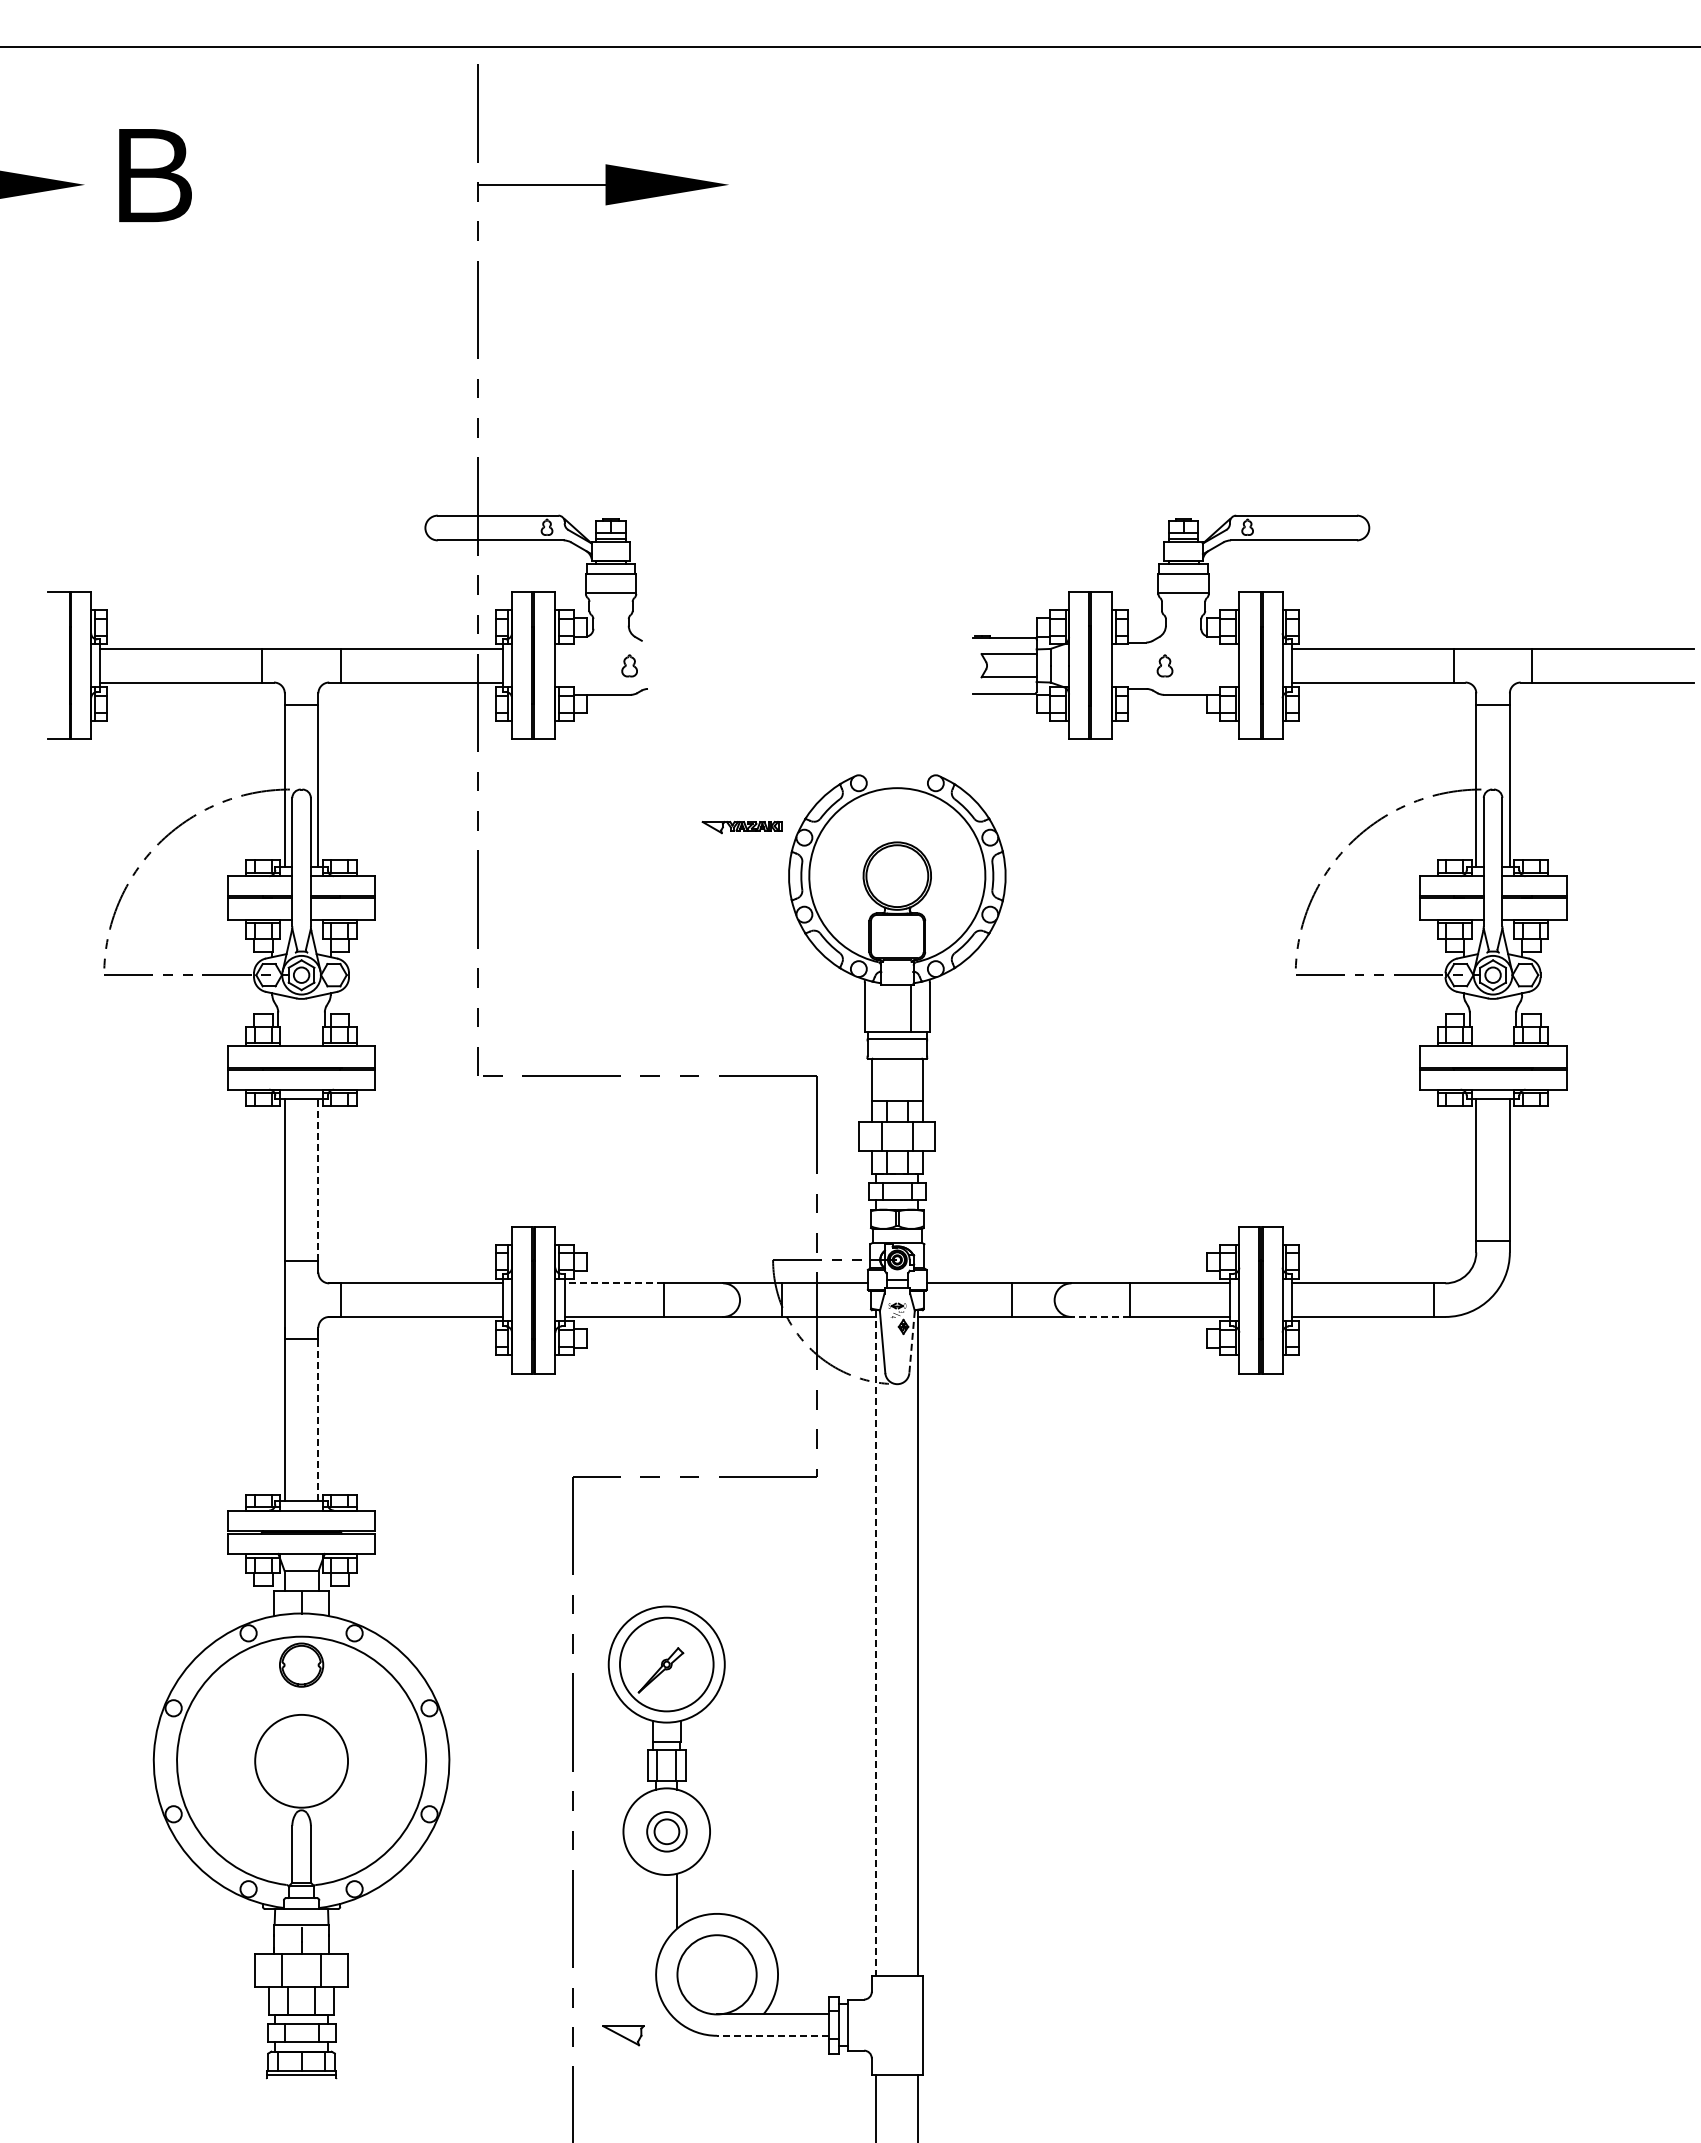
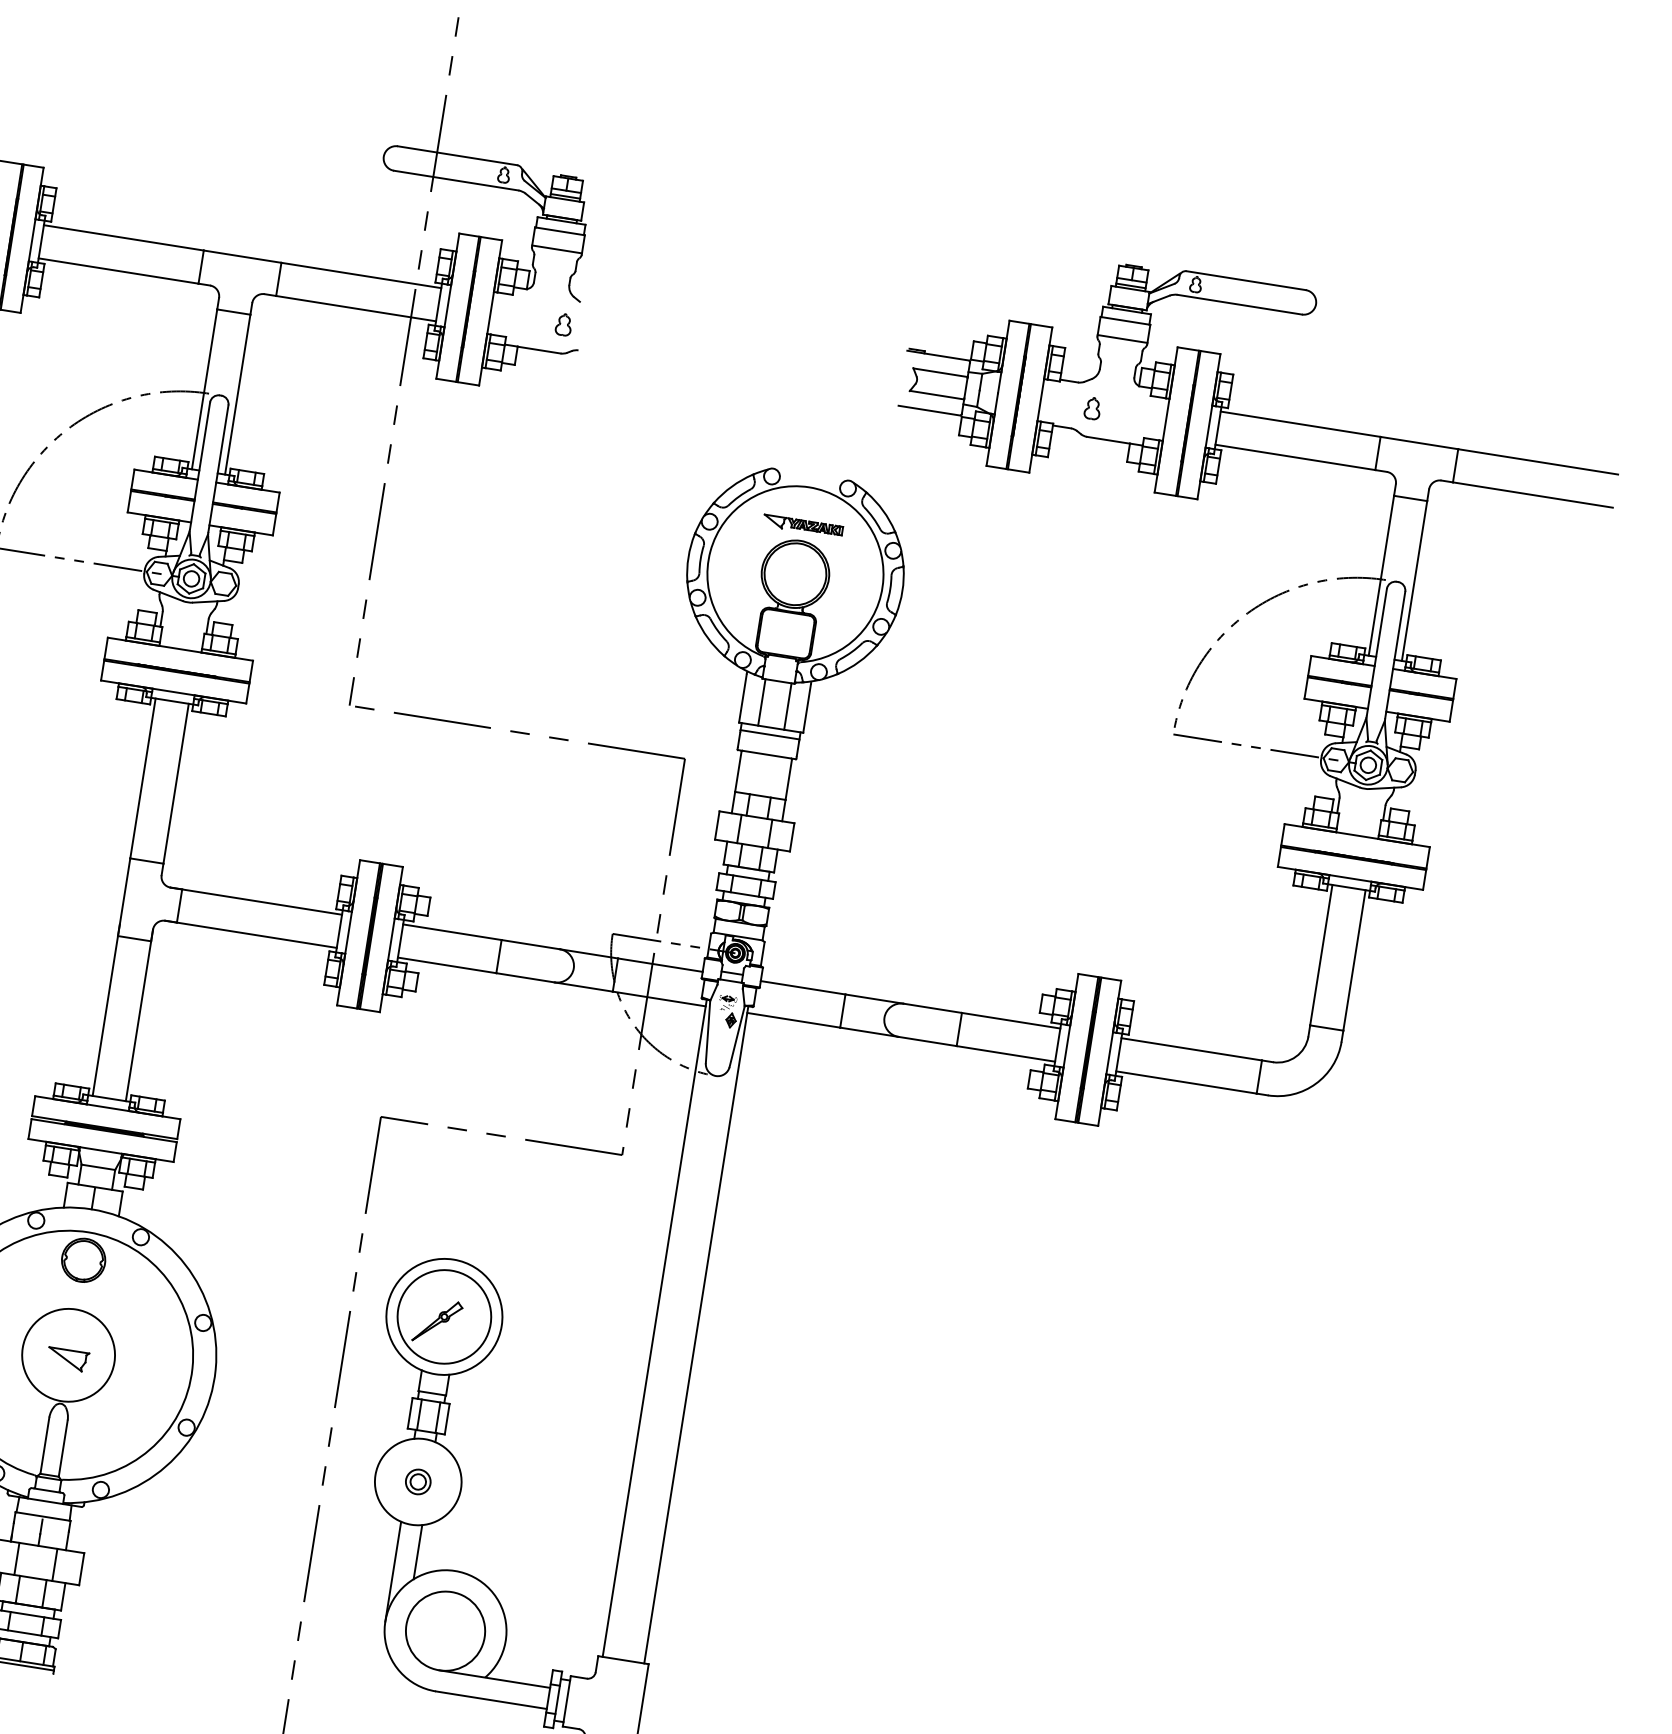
part: (741, 827) -> (802, 526), moved
line: (884, 1007) -> (762, 701), added
line: (318, 1179) -> (176, 783), dashed -> solid
line: (614, 1283) -> (452, 932), dashed -> solid
line: (1100, 1316) -> (927, 1040), dashed -> solid
line: (912, 1342) -> (737, 1037), dashed -> solid
line: (318, 1414) -> (139, 1015), dashed -> solid
line: (876, 1642) -> (655, 1327), dashed -> solid
part: (666, 1831) -> (418, 1481), size x0.62
line: (656, 1923) -> (393, 1571), added
part: (623, 2035) -> (67, 1359), moved
line: (772, 2035) -> (490, 1699), dashed -> solid

